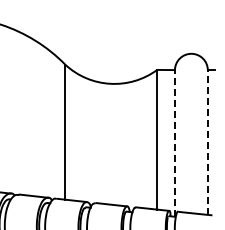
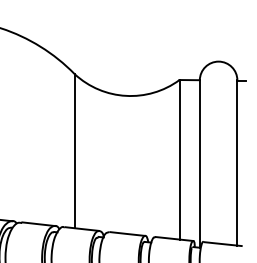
line: (207, 142) -> (236, 162), dashed -> solid
line: (174, 143) -> (199, 164), dashed -> solid

